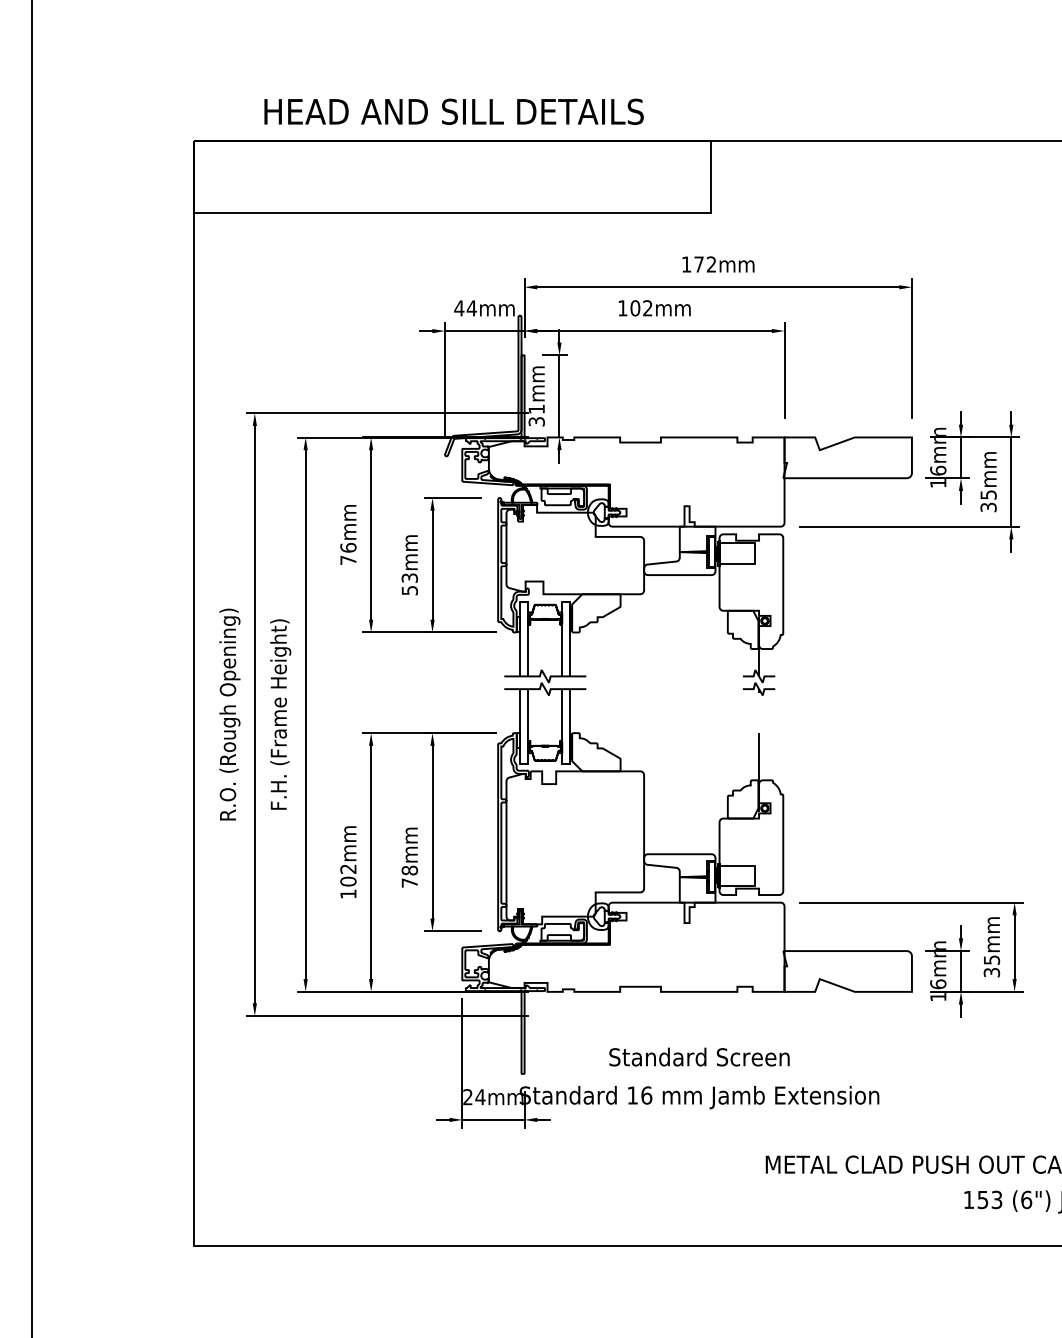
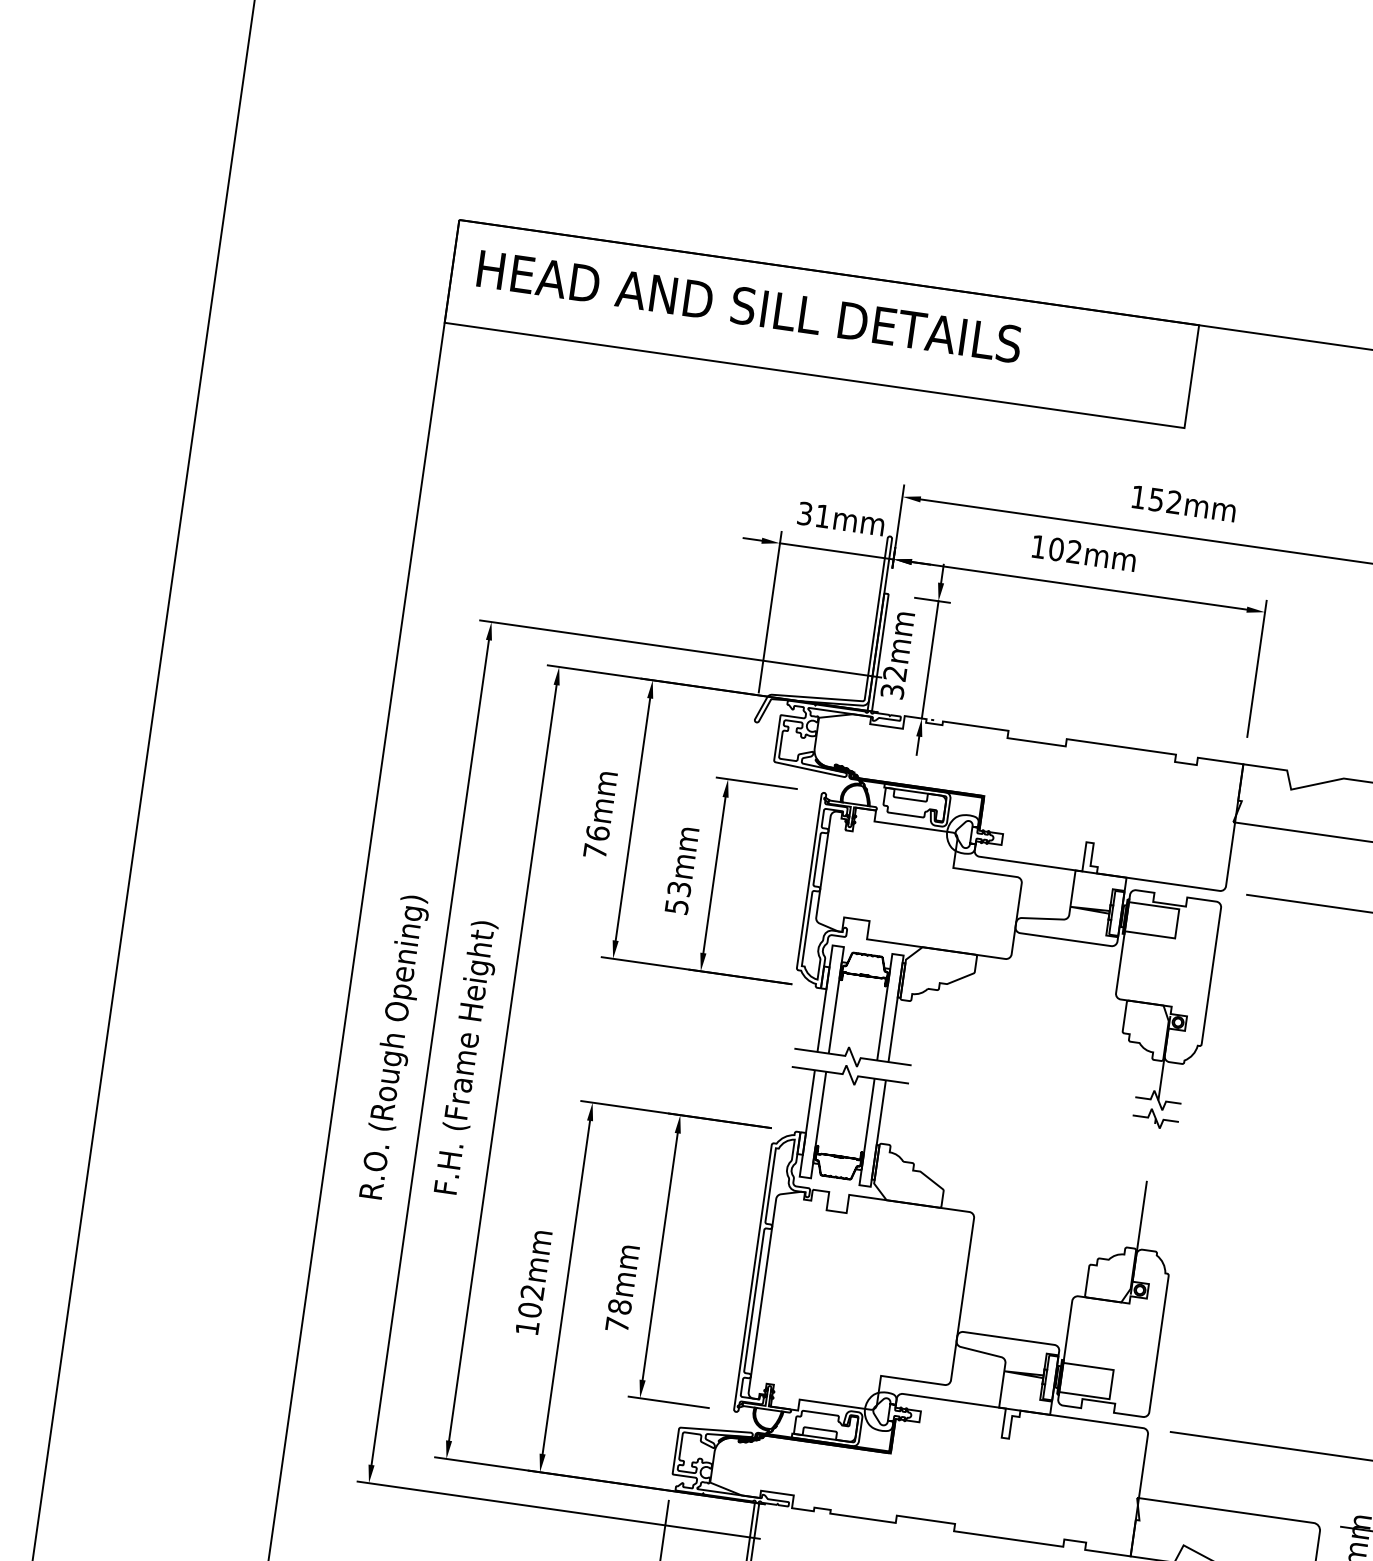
text: (453, 111) -> (748, 306), moved
text: (698, 264) -> (1155, 499), 172mm -> 152mm
text: (465, 308) -> (813, 515), 44mm -> 31mm
text: (536, 409) -> (894, 673), 31mm -> 32mm

